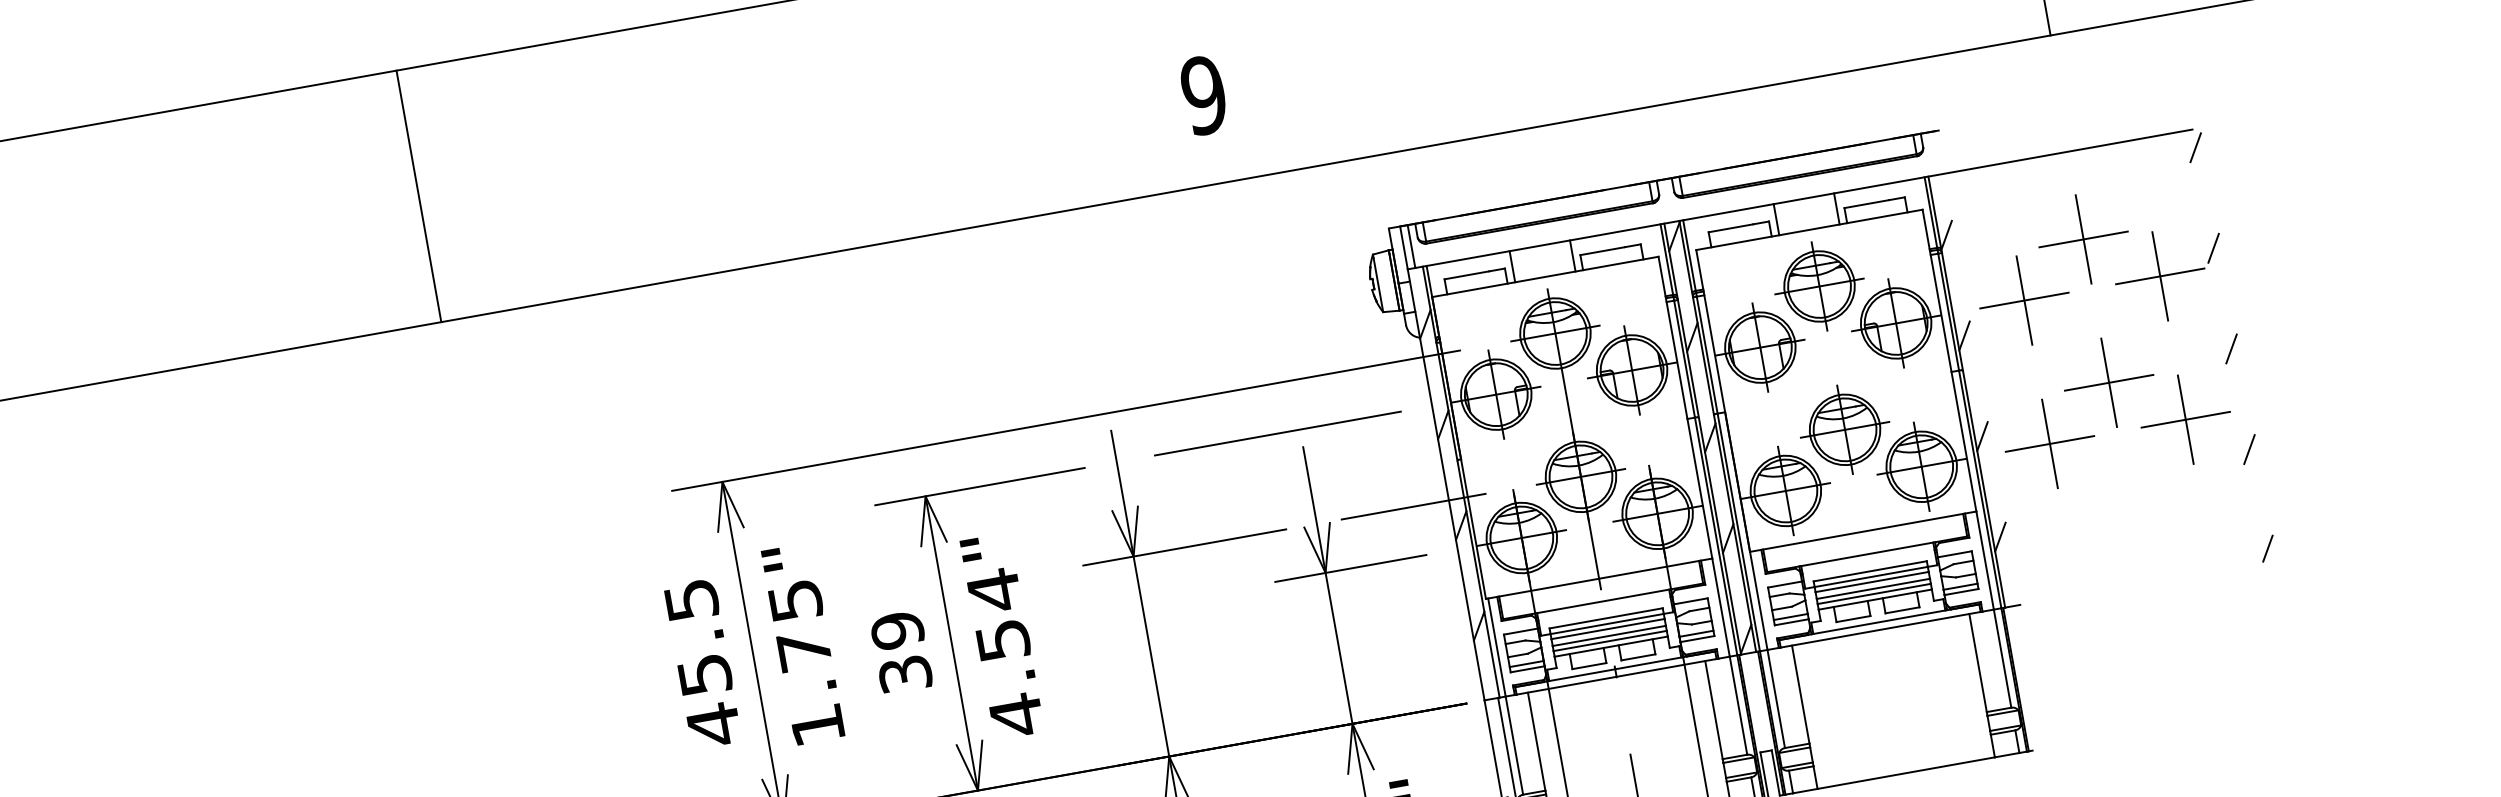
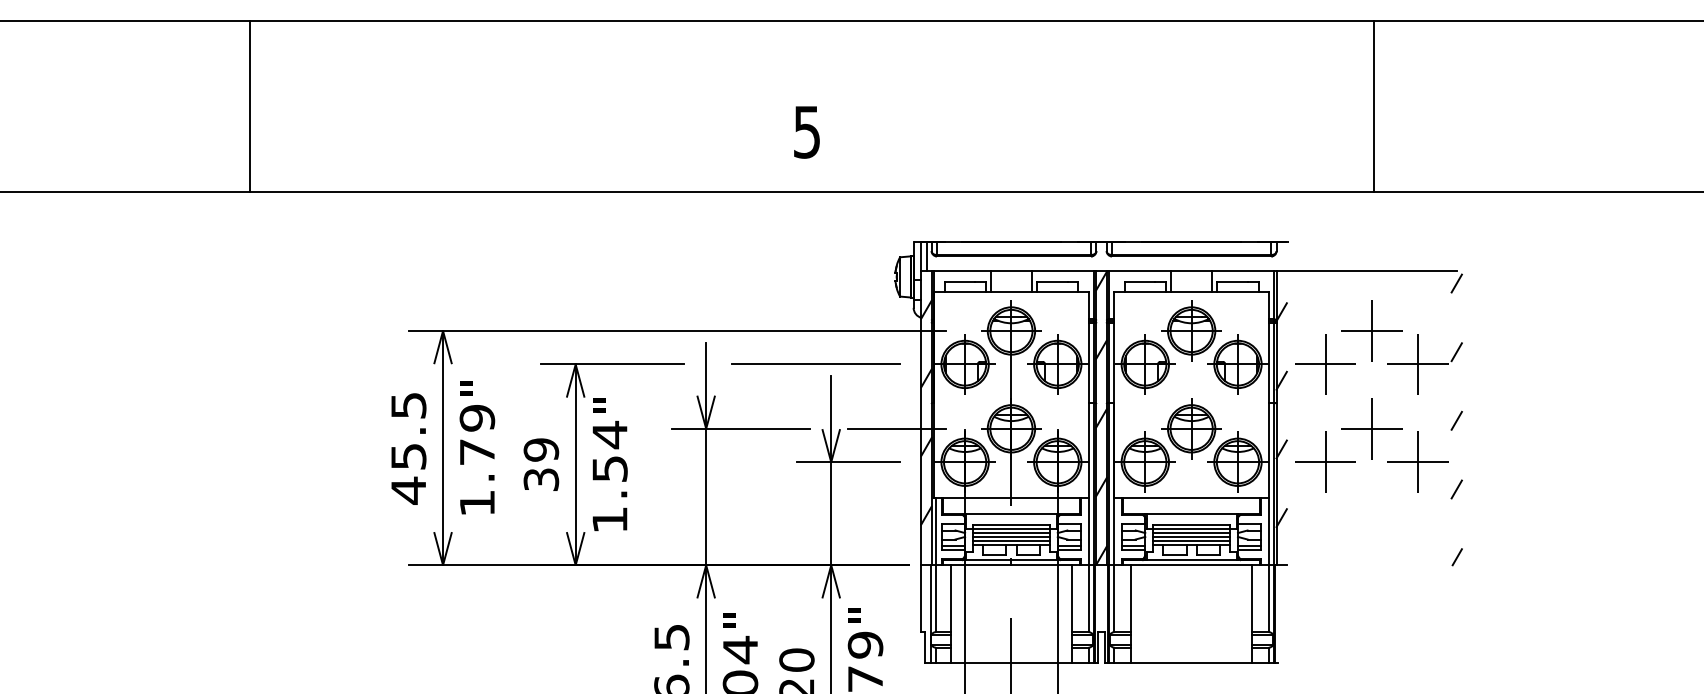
text: (1202, 94) -> (806, 131), 9 -> 5
line: (418, 196) -> (249, 106), moved
text: (794, 601) -> (476, 418), 1.75 -> 1.79
text: (1015, 716) -> (609, 520), 4.54 -> 1.54

